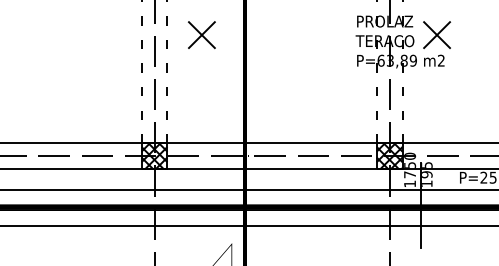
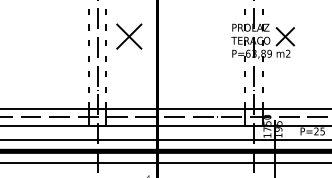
part: (200, 34) -> (128, 36), size x1.4
hatch: (154, 155) -> (97, 116), removed
hatch: (389, 155) -> (253, 116), removed

